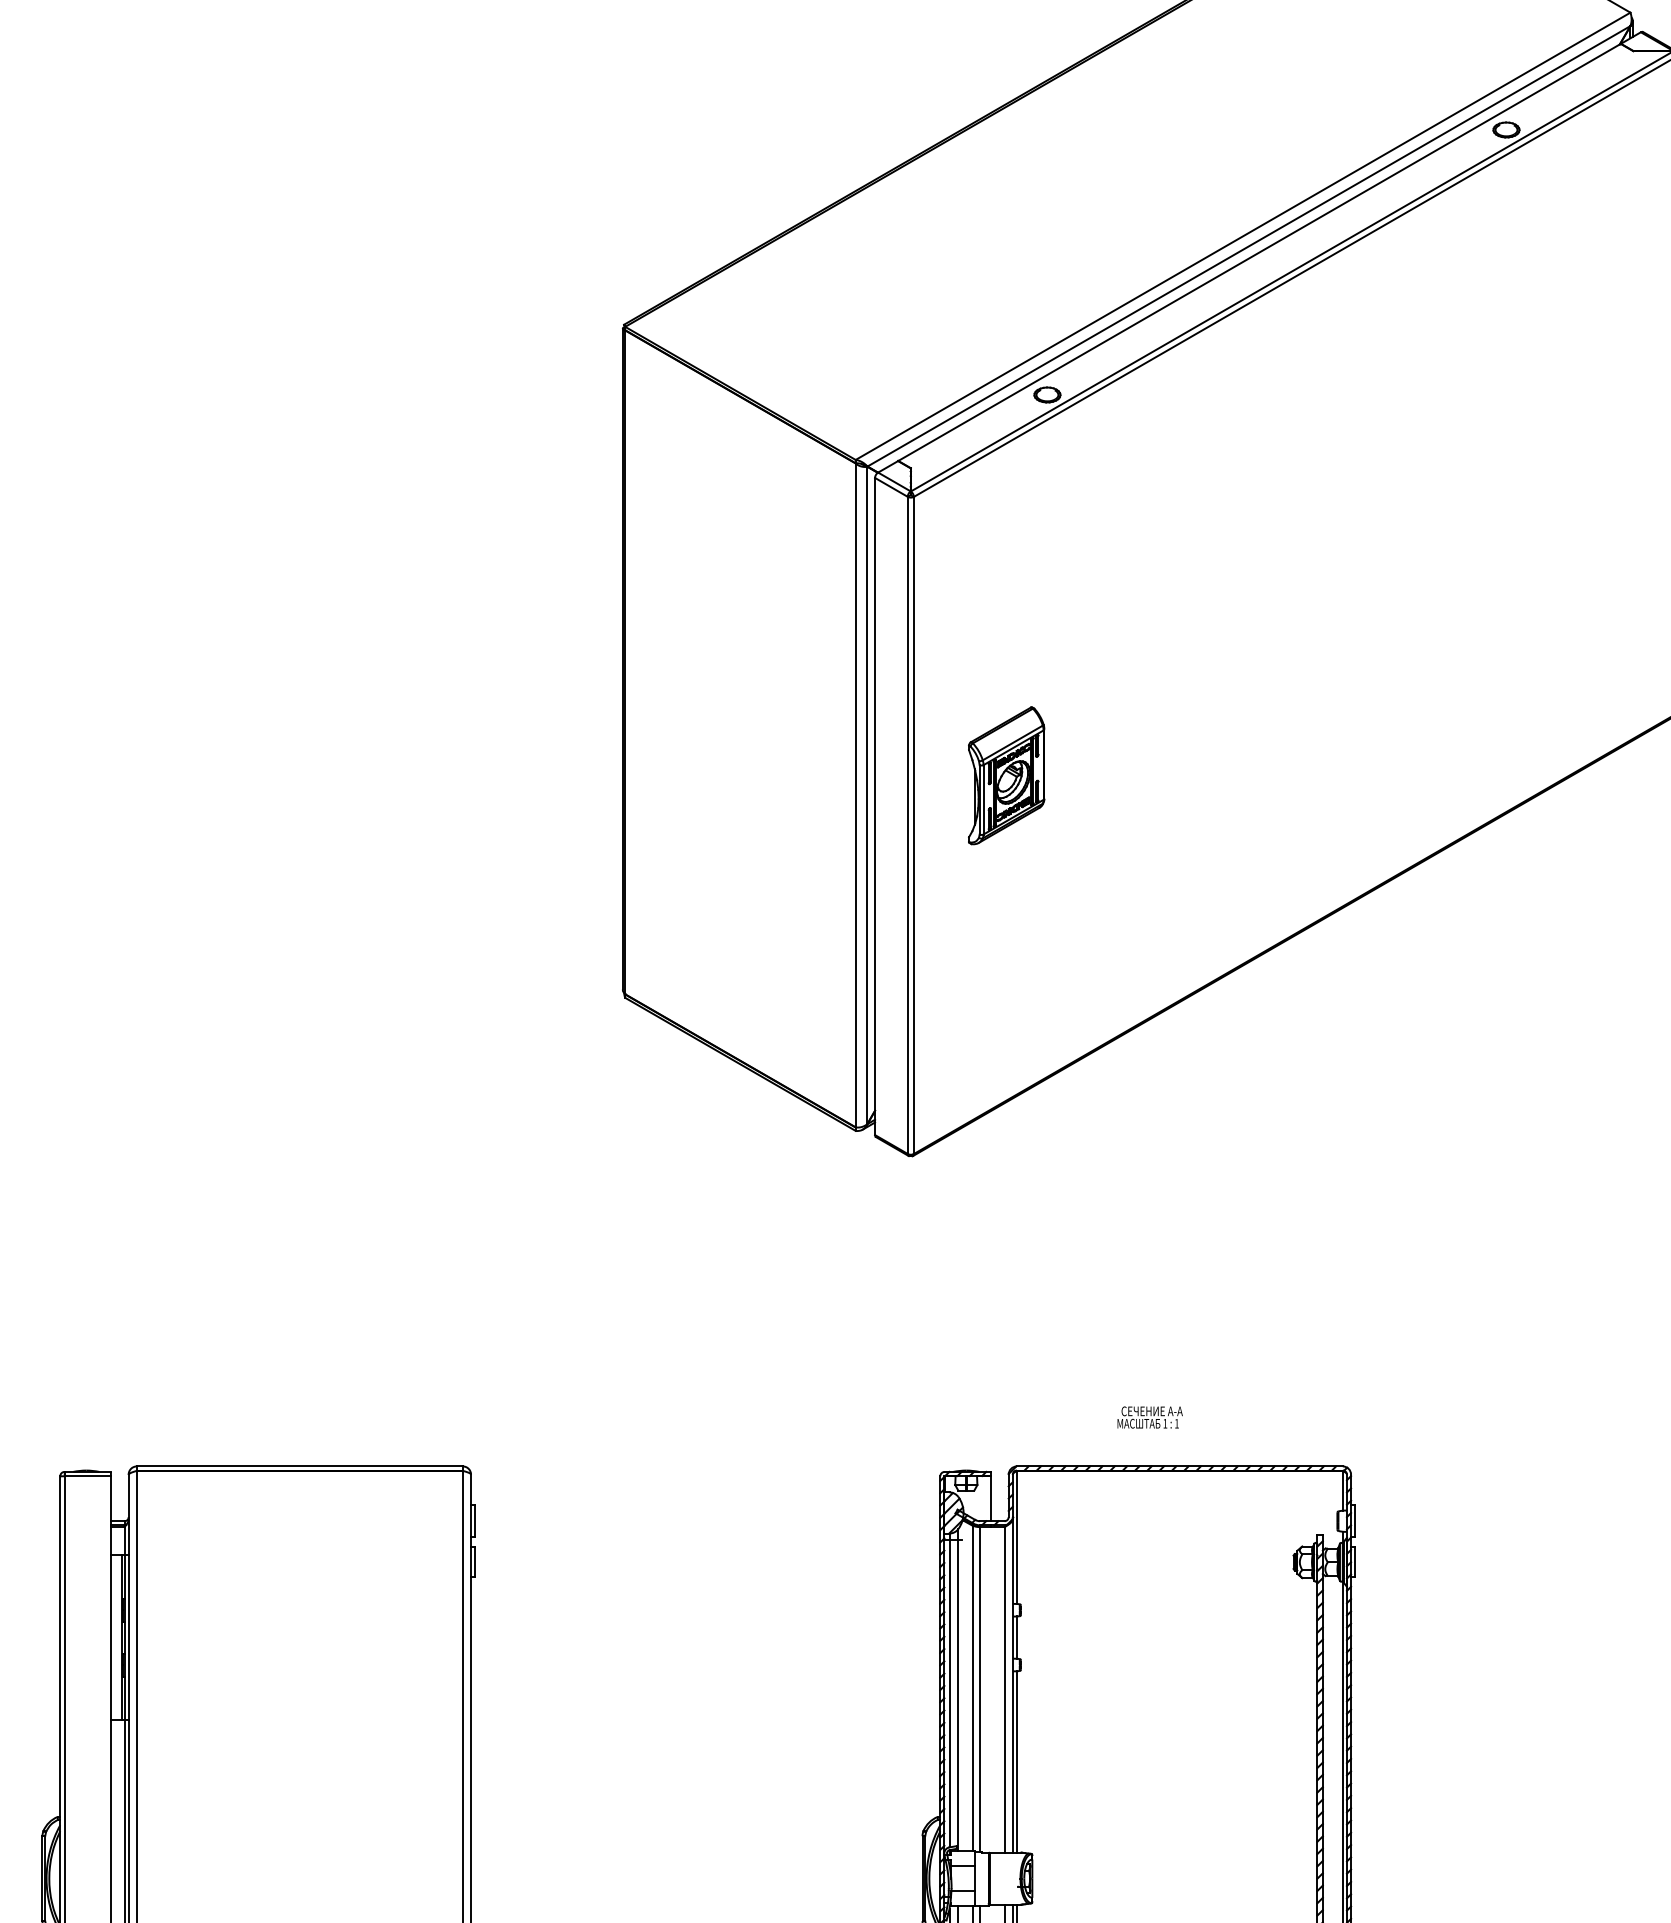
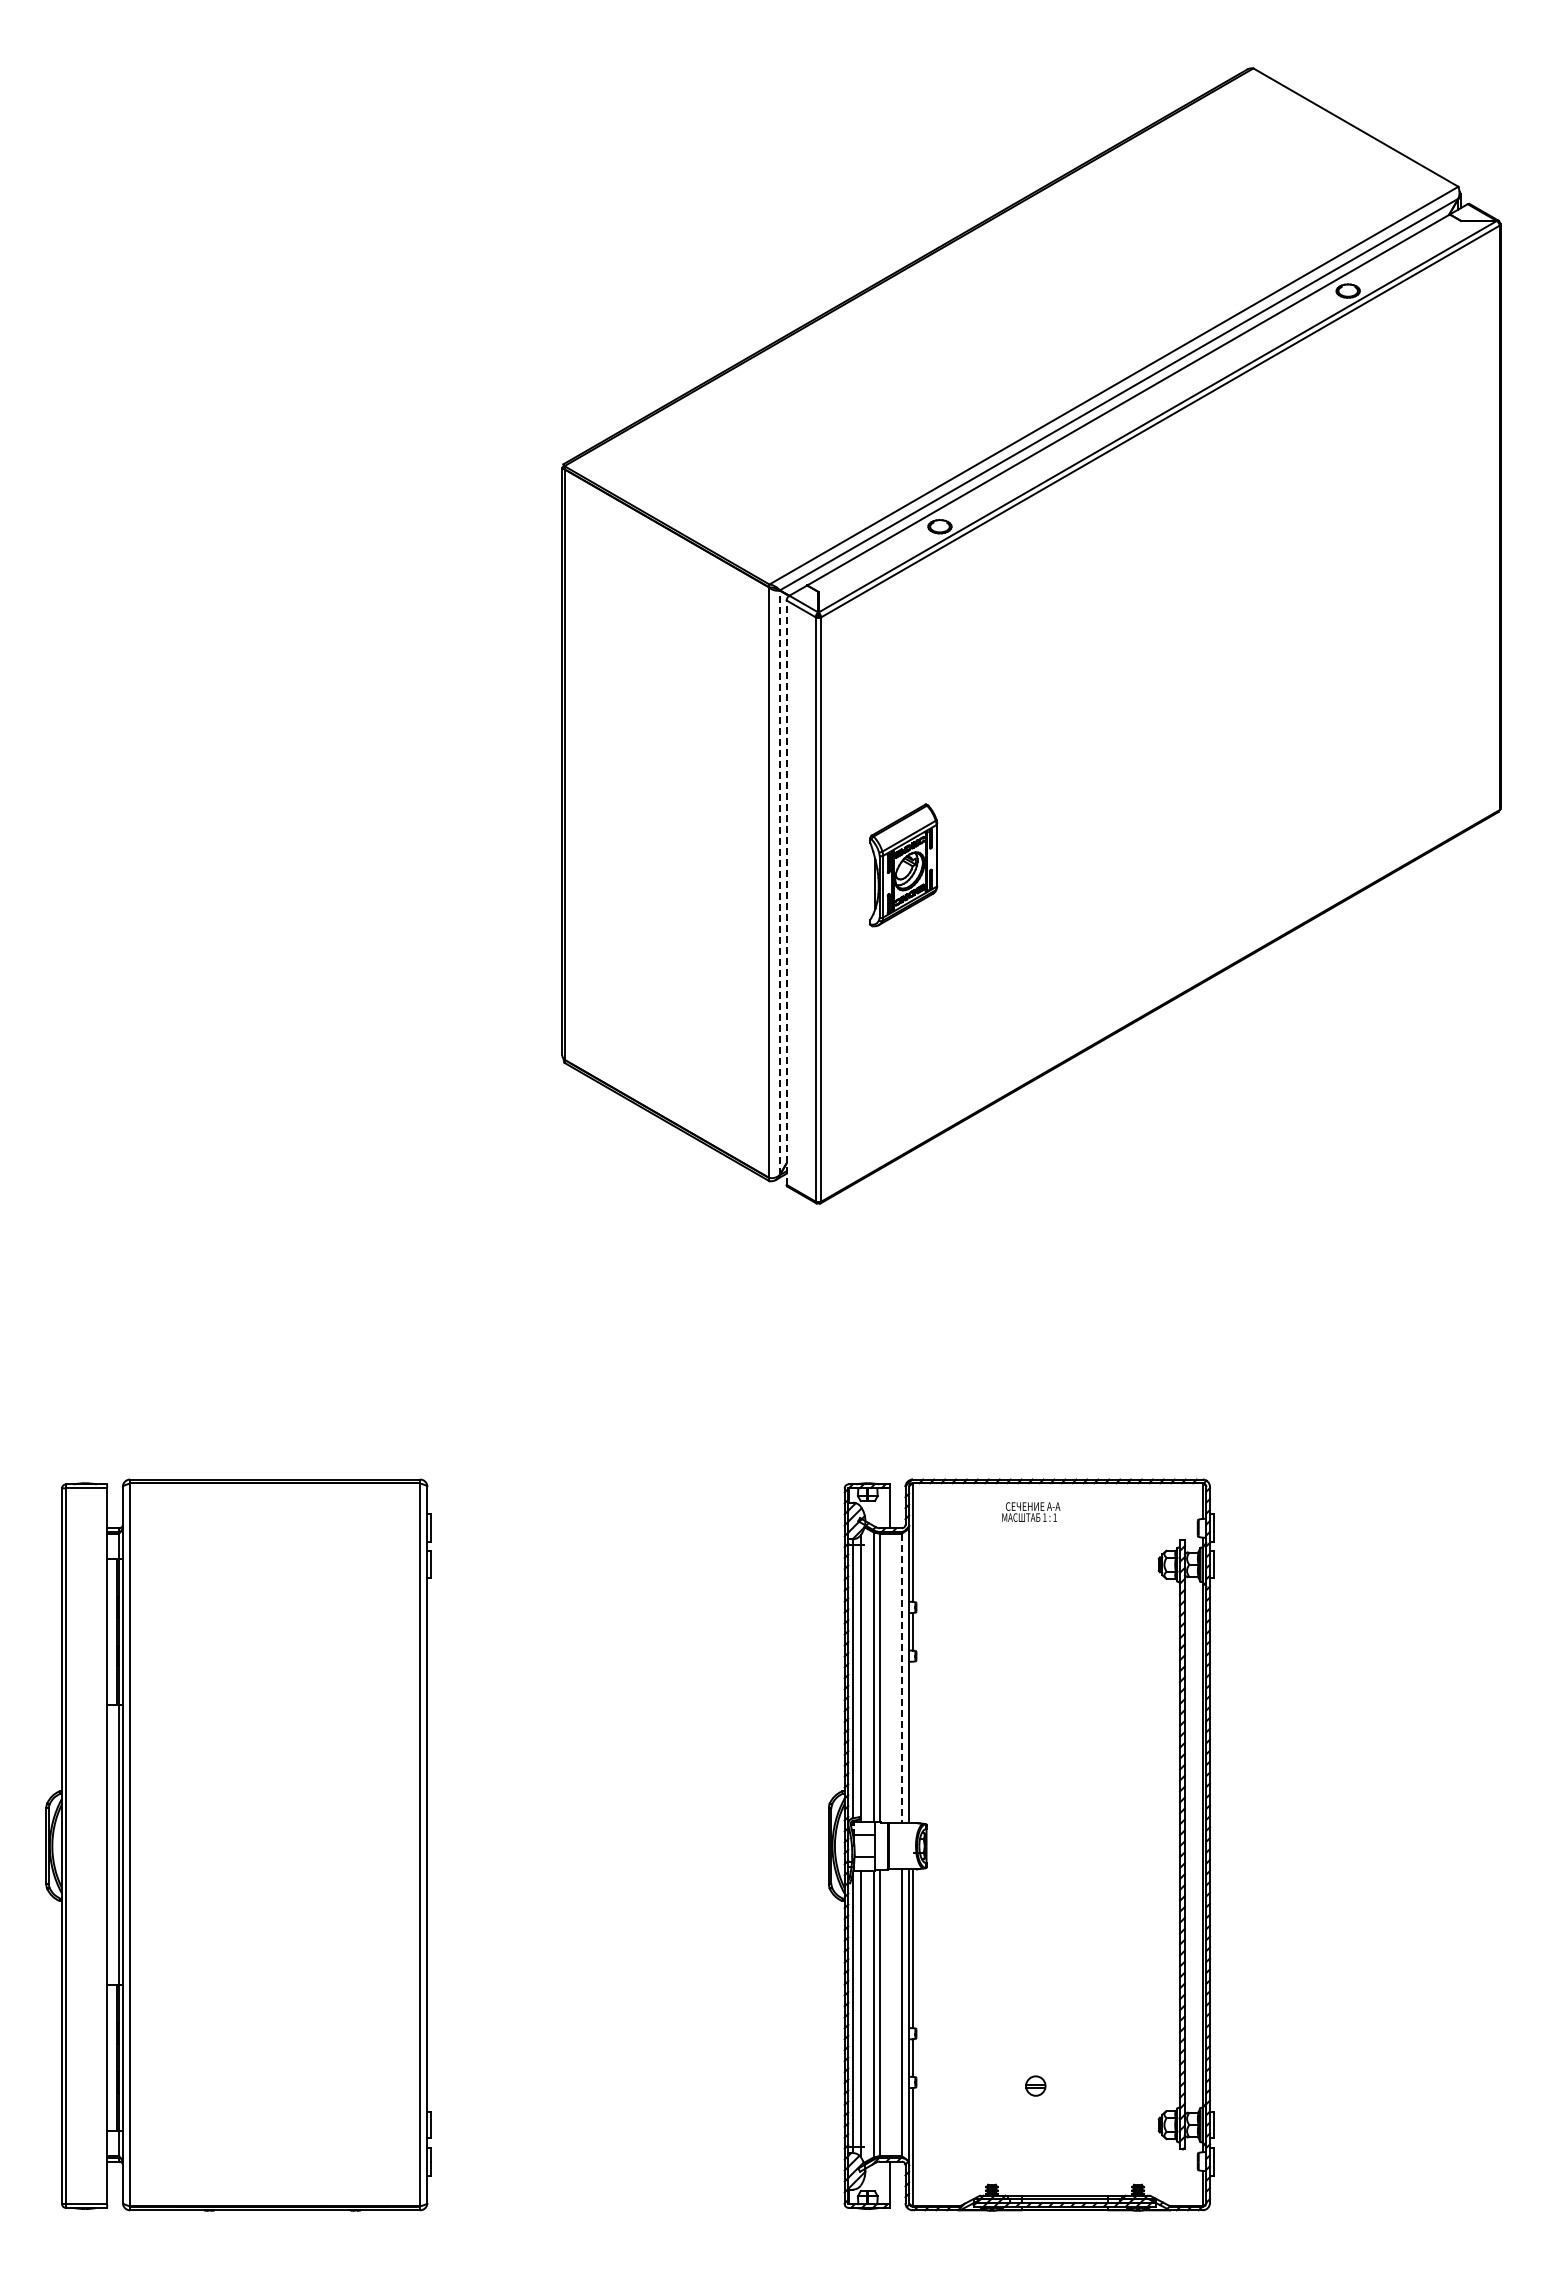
line: (867, 795) -> (779, 882), solid -> dashed
line: (874, 806) -> (786, 892), solid -> dashed
text: (1150, 1416) -> (1031, 1511), moved
line: (1004, 1690) -> (901, 1678), solid -> dashed
line: (1016, 1762) -> (912, 1742), removed

